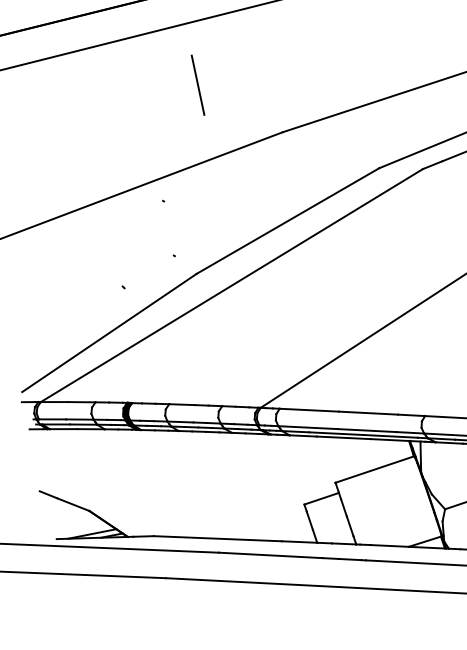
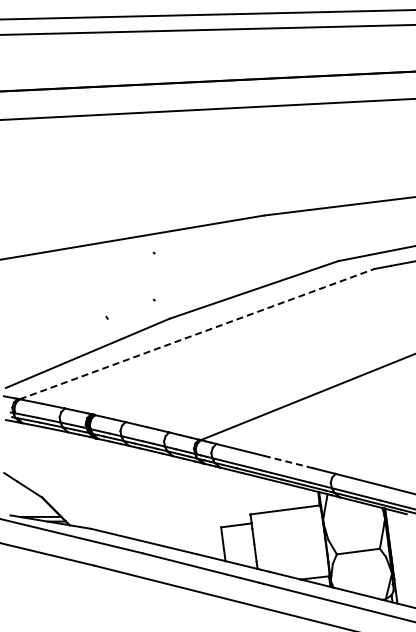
line: (197, 85) -> (201, 162), removed
line: (232, 285) -> (197, 334), solid -> dashed
line: (367, 413) -> (288, 462), solid -> dashed

